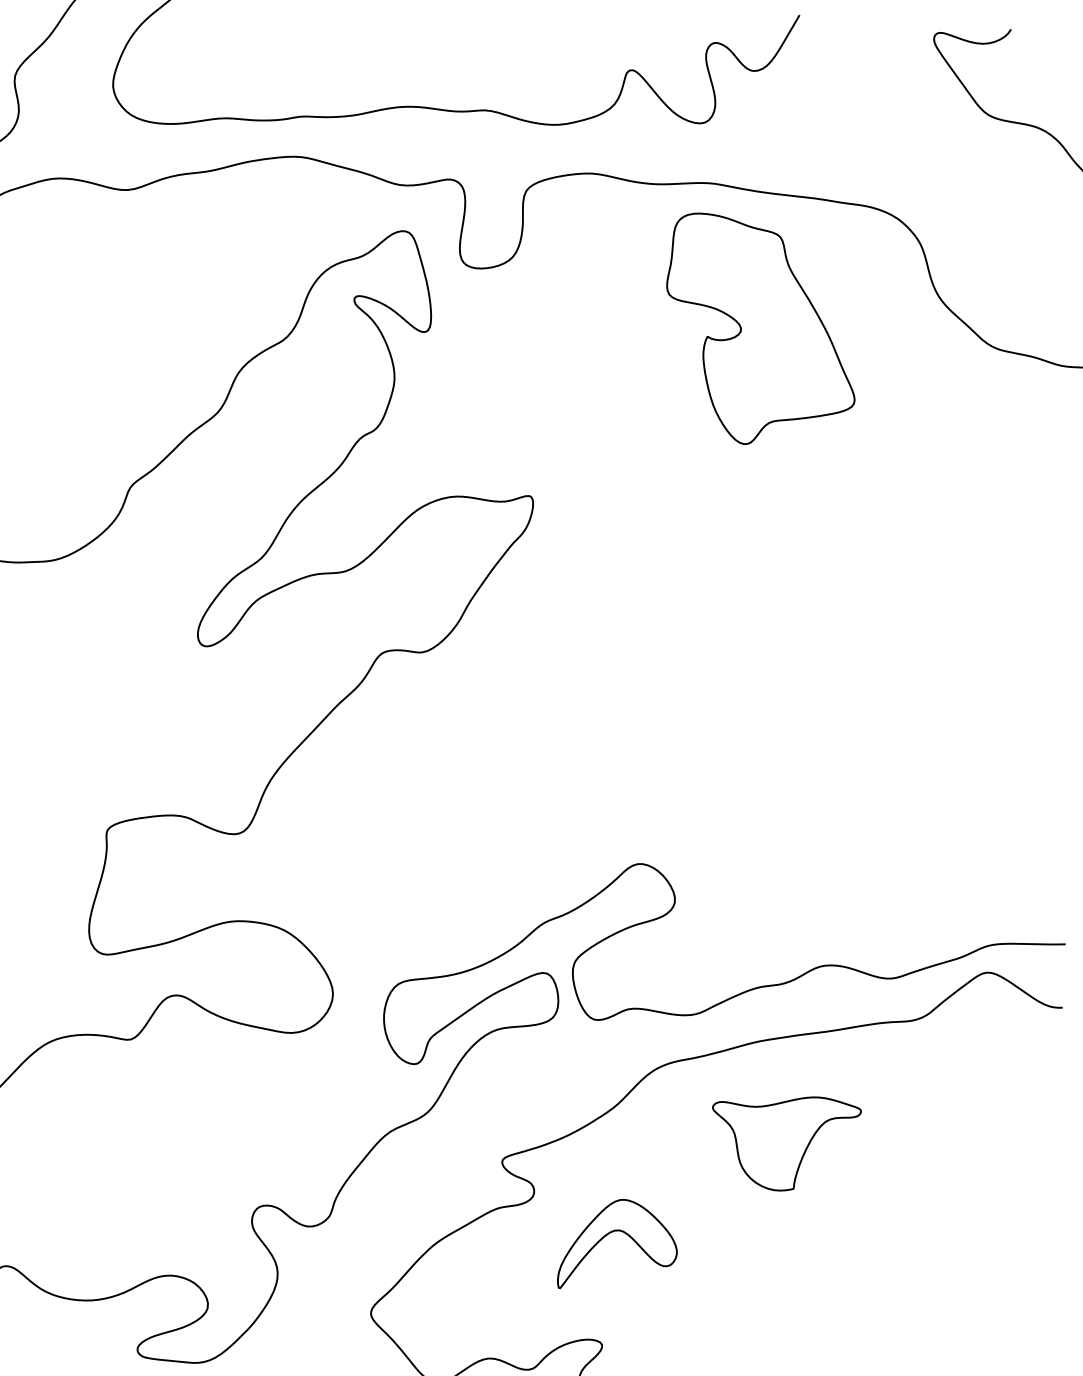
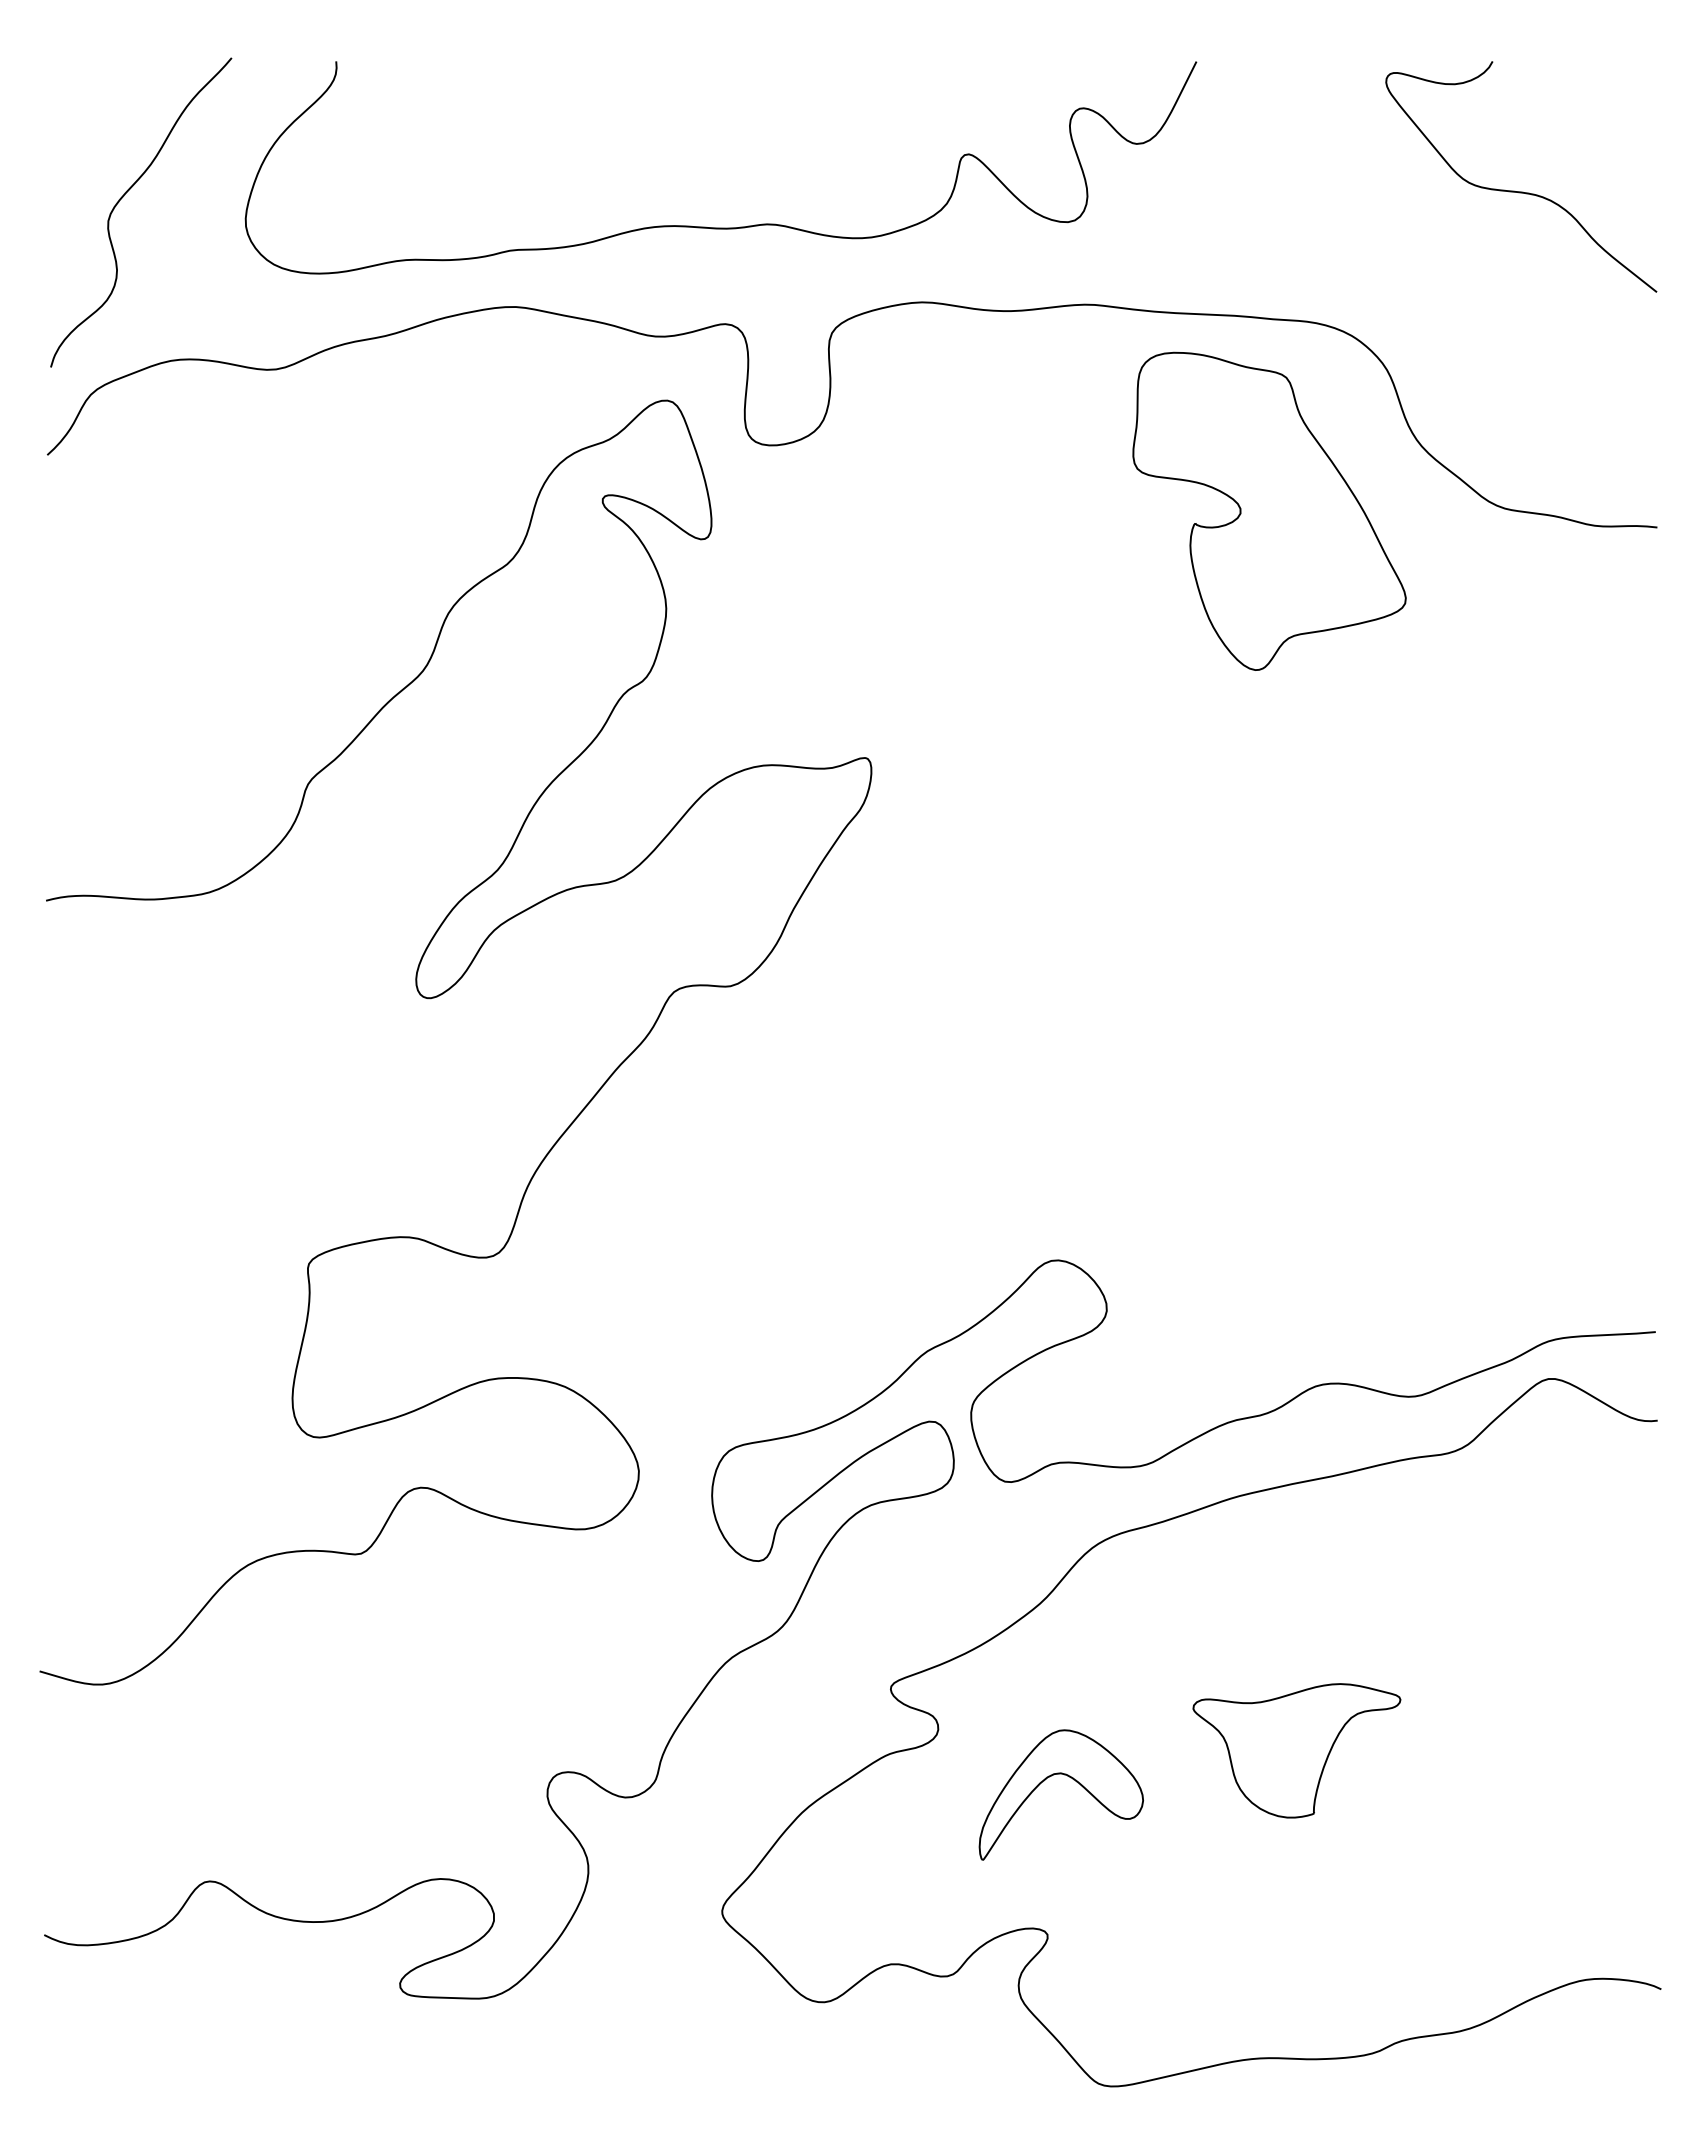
part: (761, 330) -> (1269, 510), moved
part: (784, 1142) -> (1296, 1750), moved

